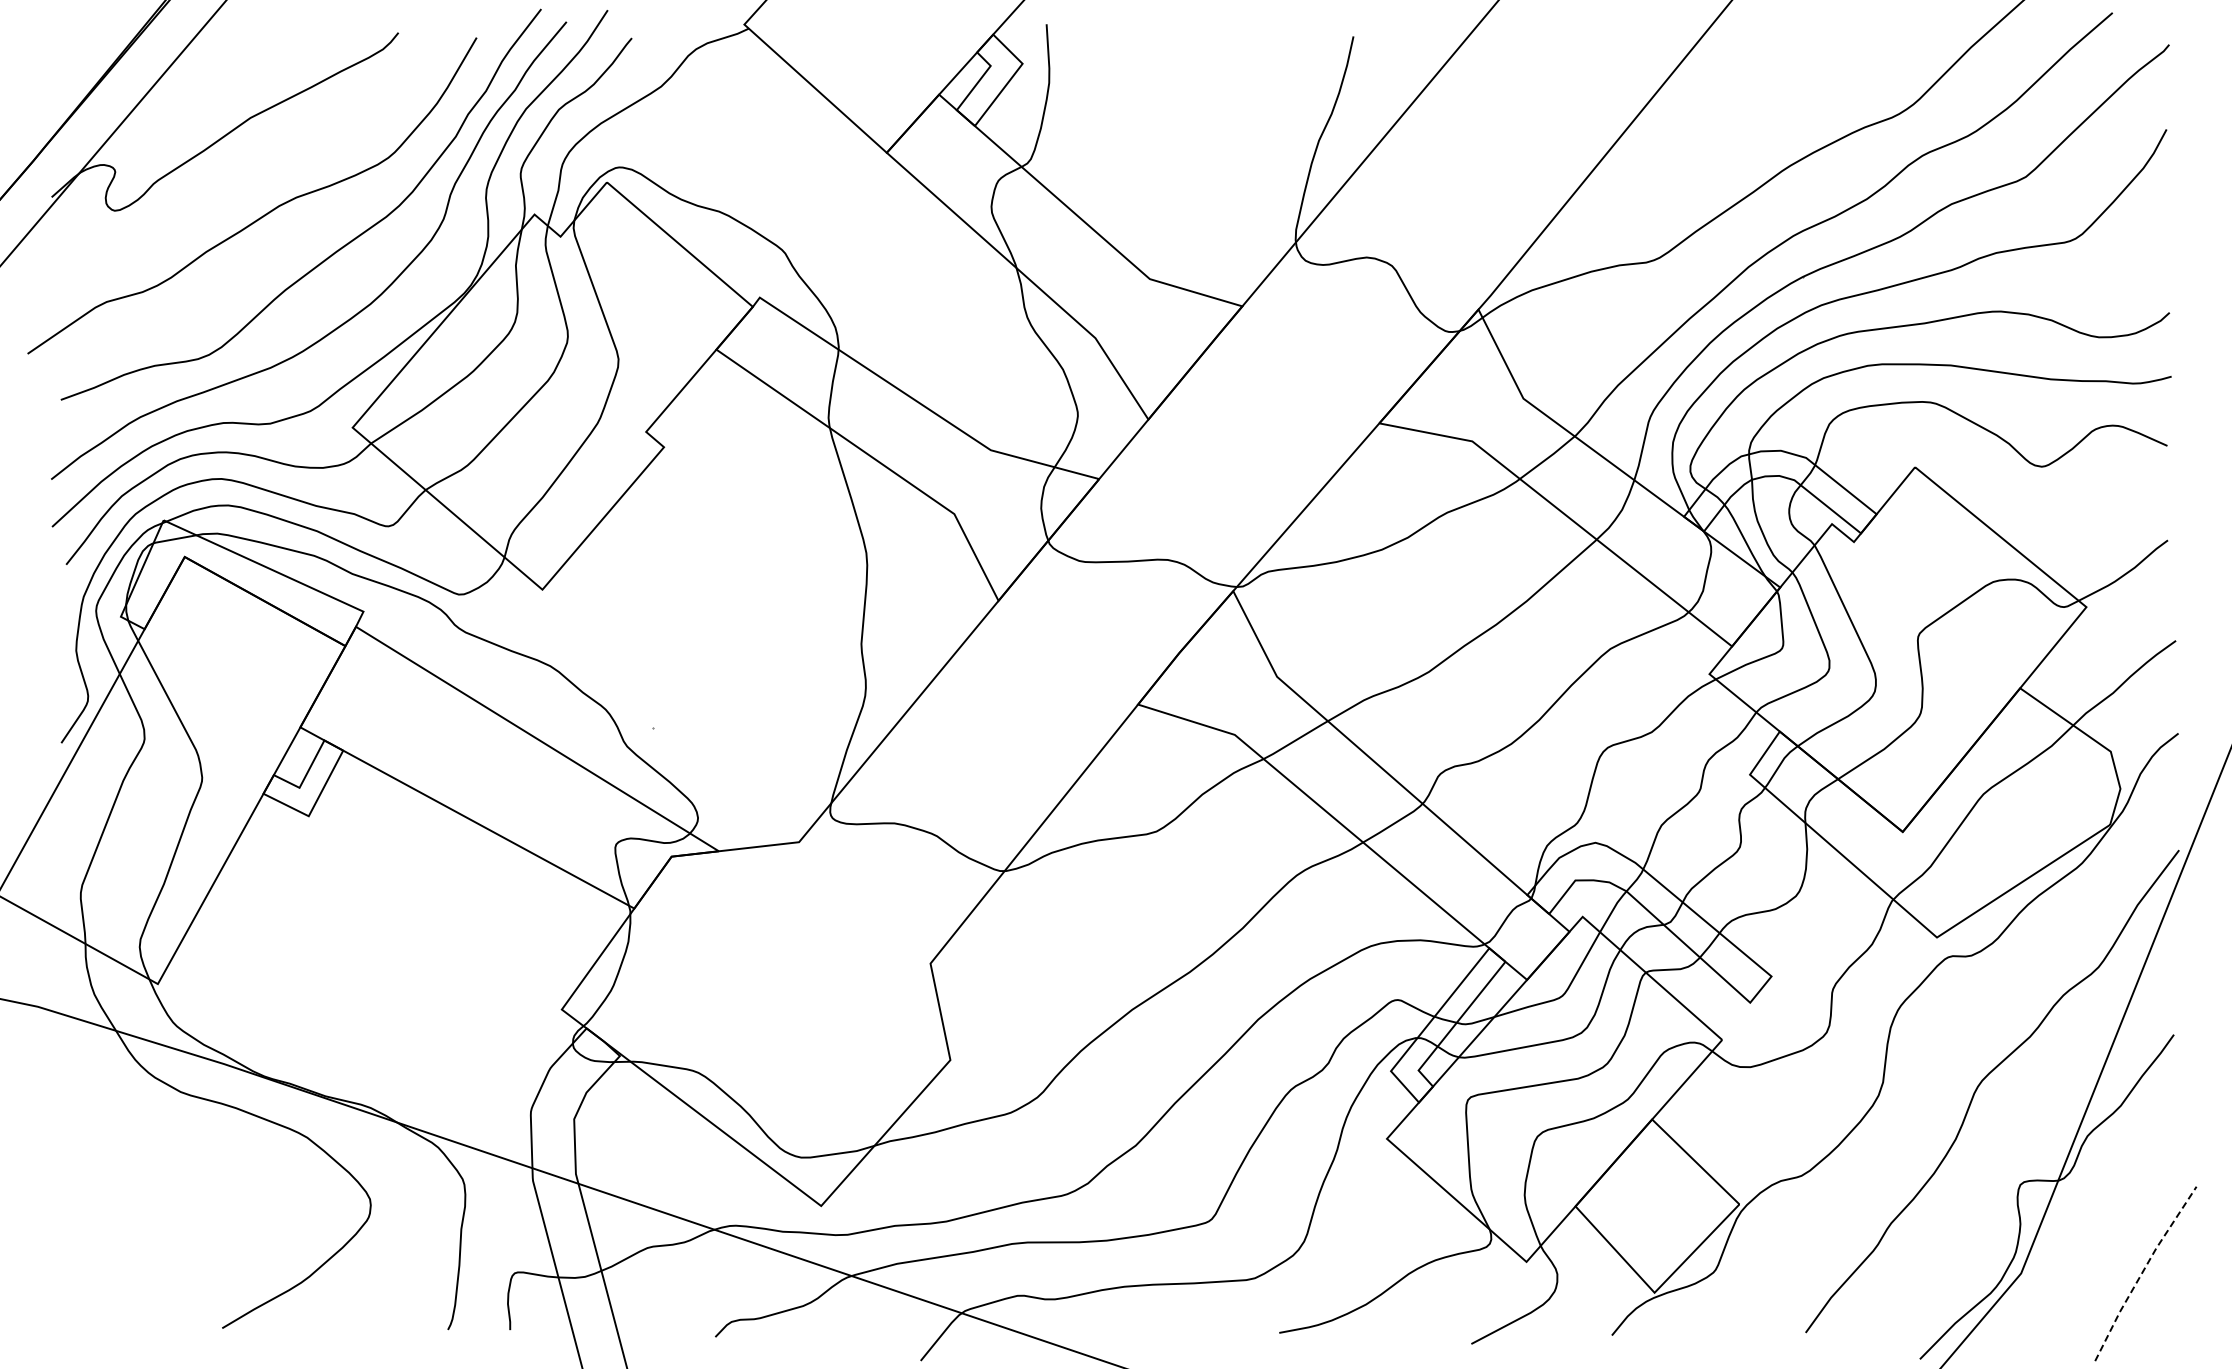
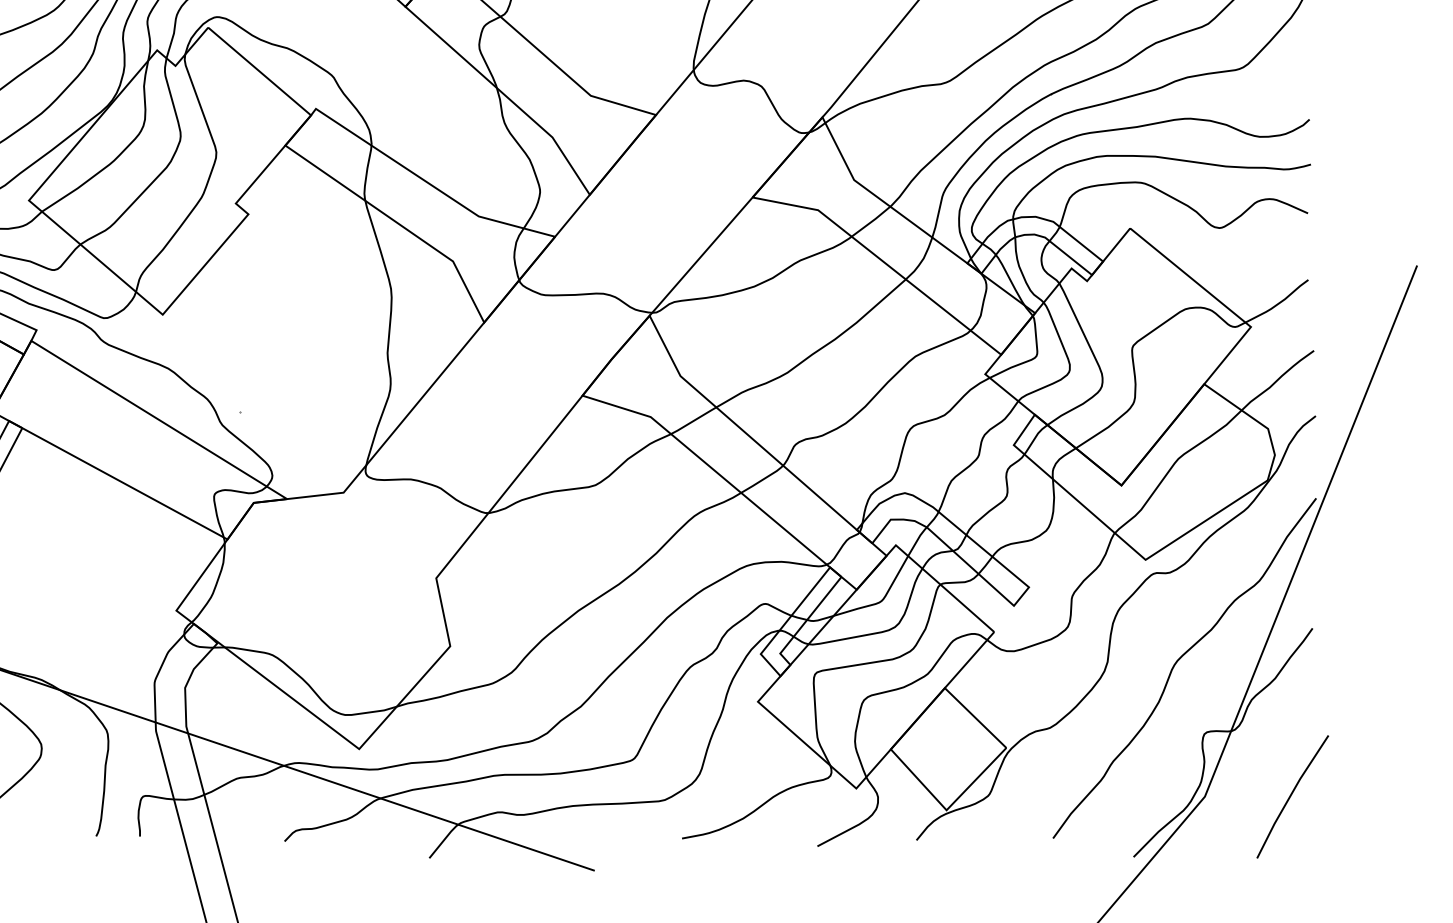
line: (2142, 1272) -> (1290, 795), dashed -> solid

